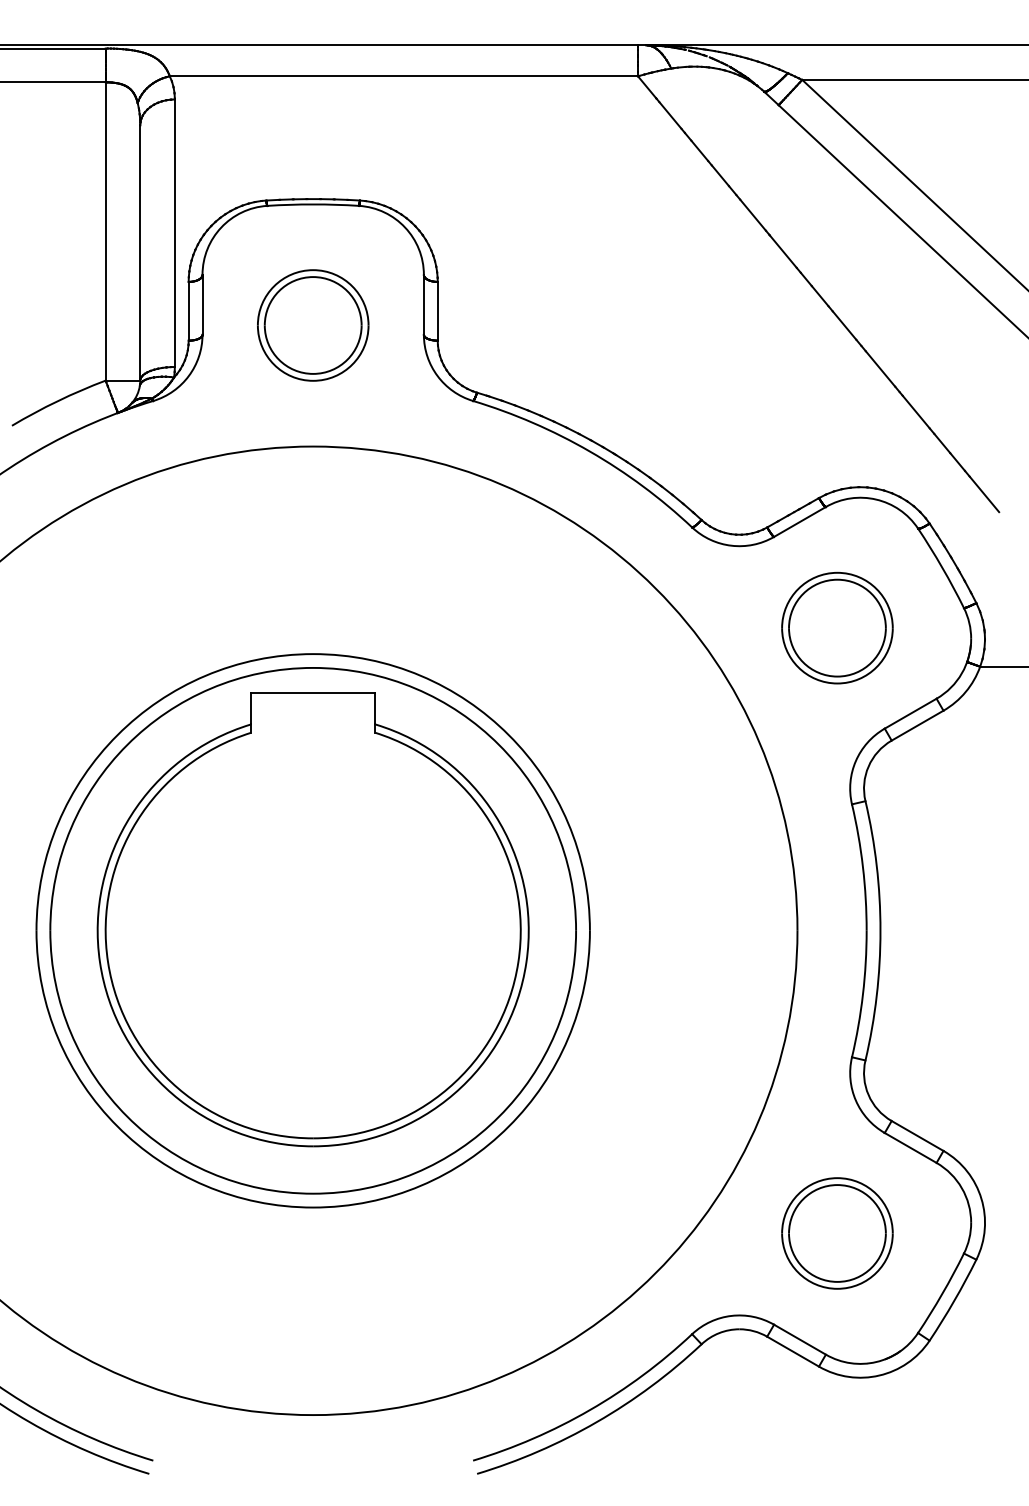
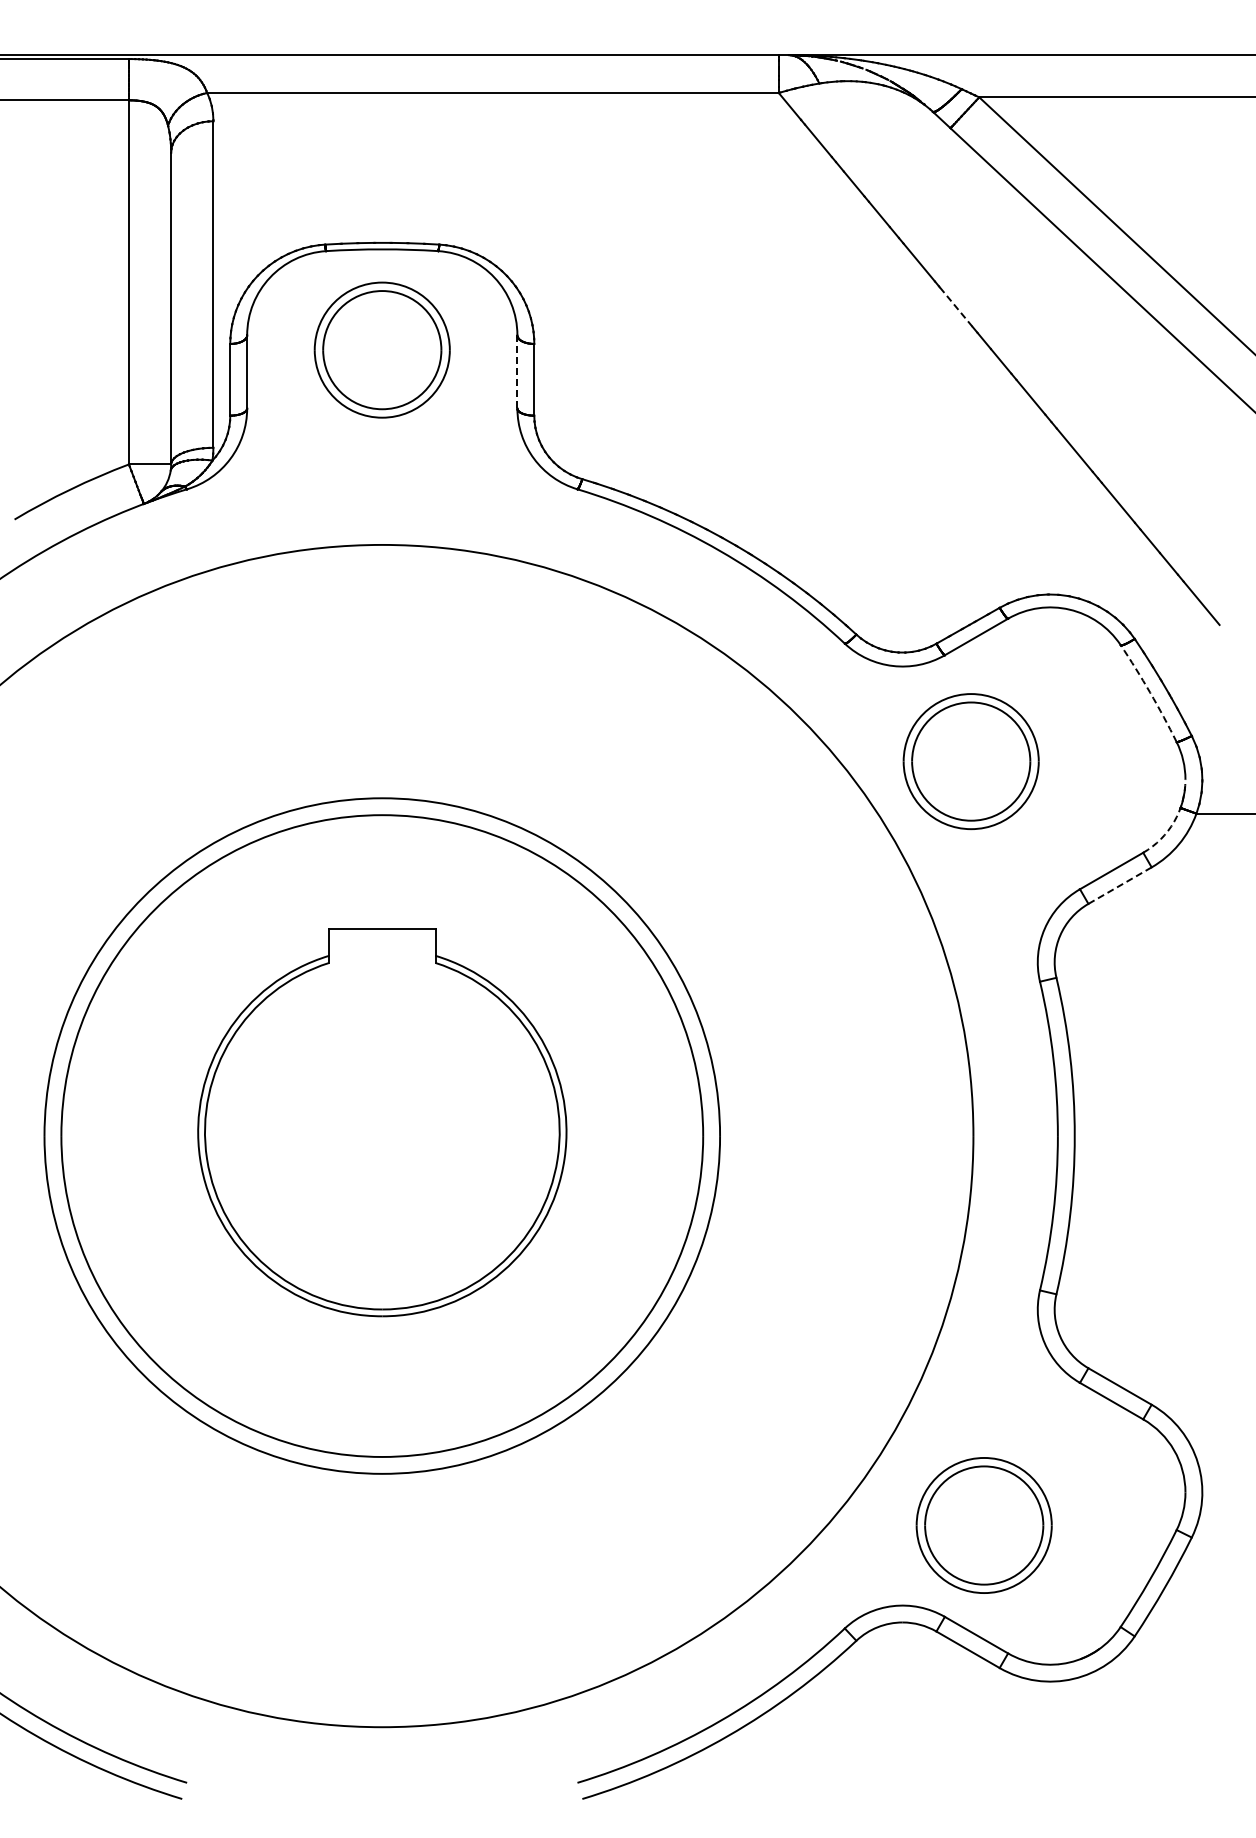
line: (783, 251) -> (956, 306), solid -> dashed
line: (423, 304) -> (517, 371), solid -> dashed
part: (312, 324) -> (381, 349), moved
arc: (942, 567) -> (1150, 692), solid -> dashed
part: (836, 628) -> (970, 761), moved
arc: (962, 673) -> (1174, 821), solid -> dashed
line: (917, 725) -> (1120, 885), solid -> dashed
part: (313, 919) -> (382, 1122), size x0.7
part: (836, 1233) -> (983, 1525), moved

